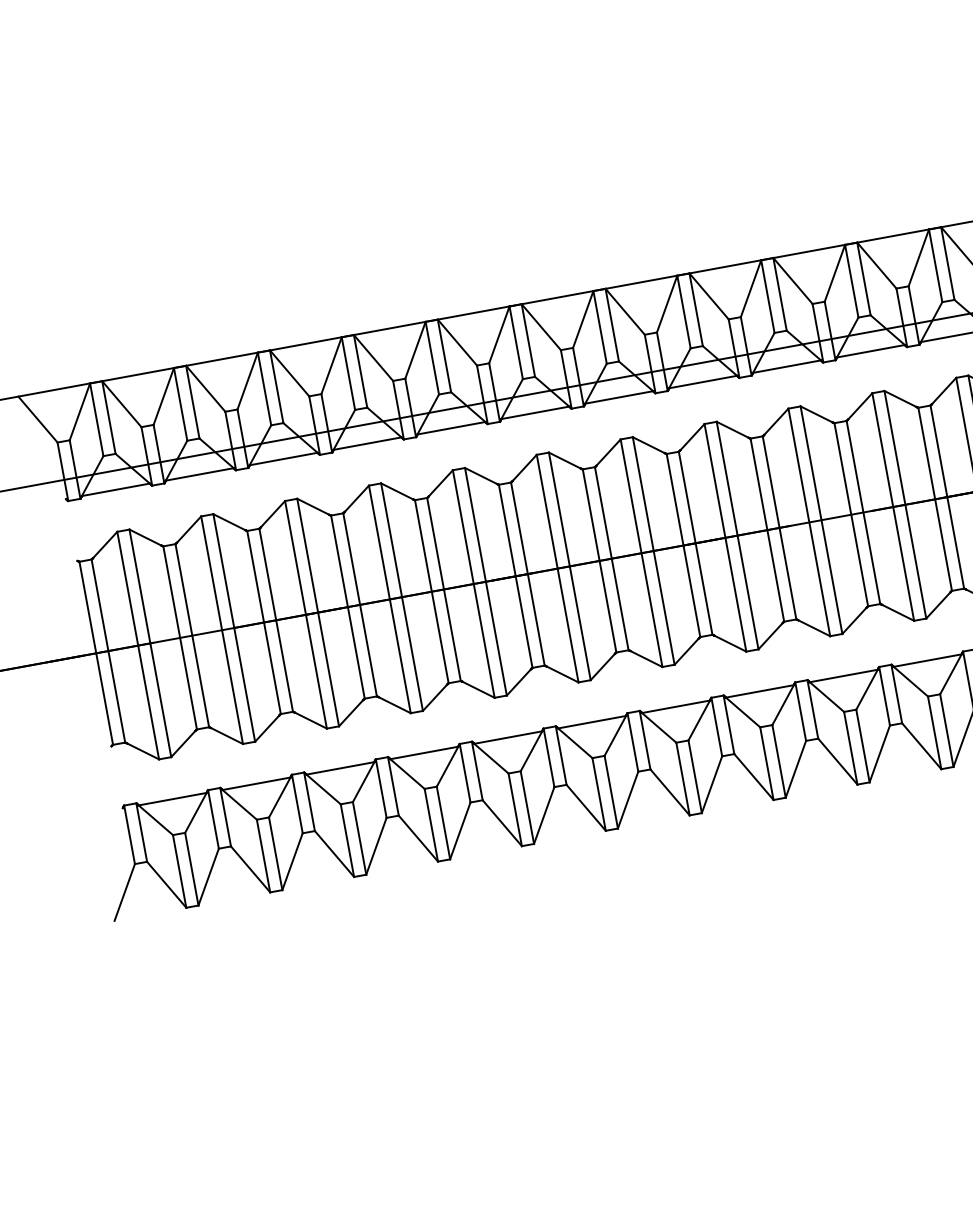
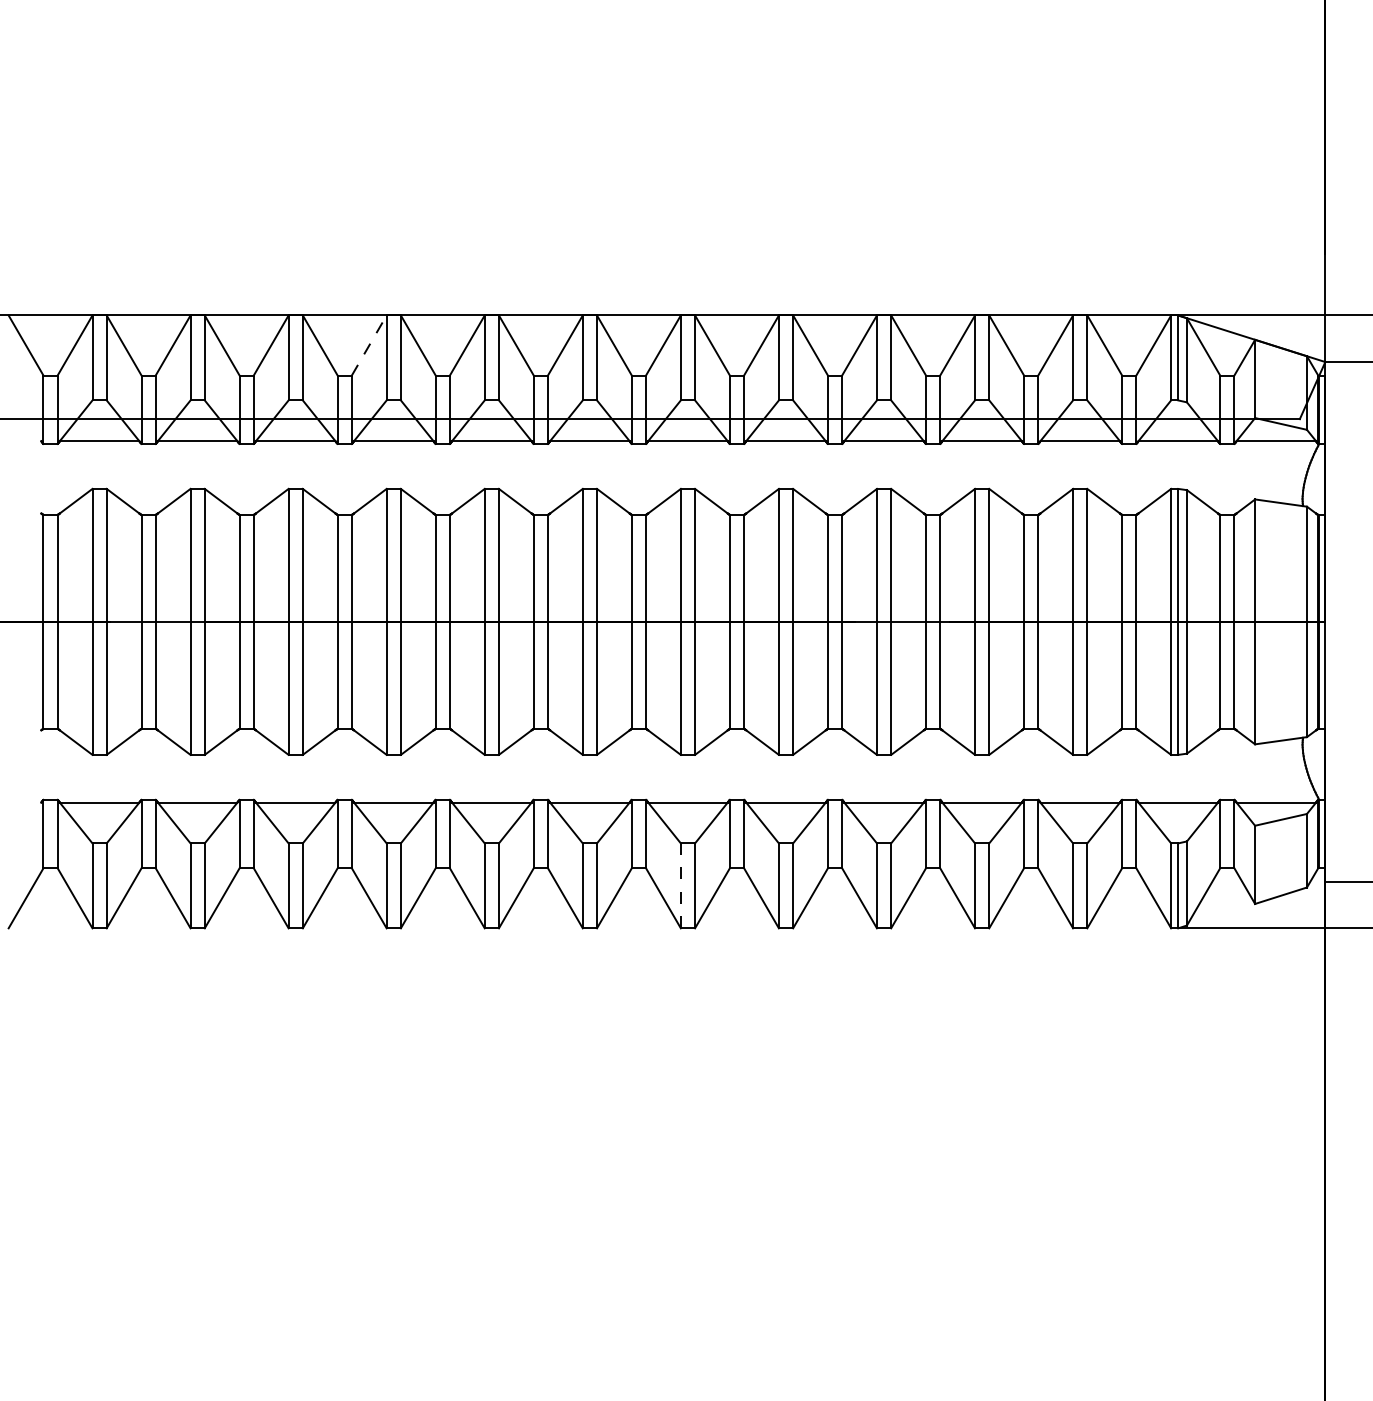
line: (331, 365) -> (369, 345), solid -> dashed
line: (682, 778) -> (680, 885), solid -> dashed

